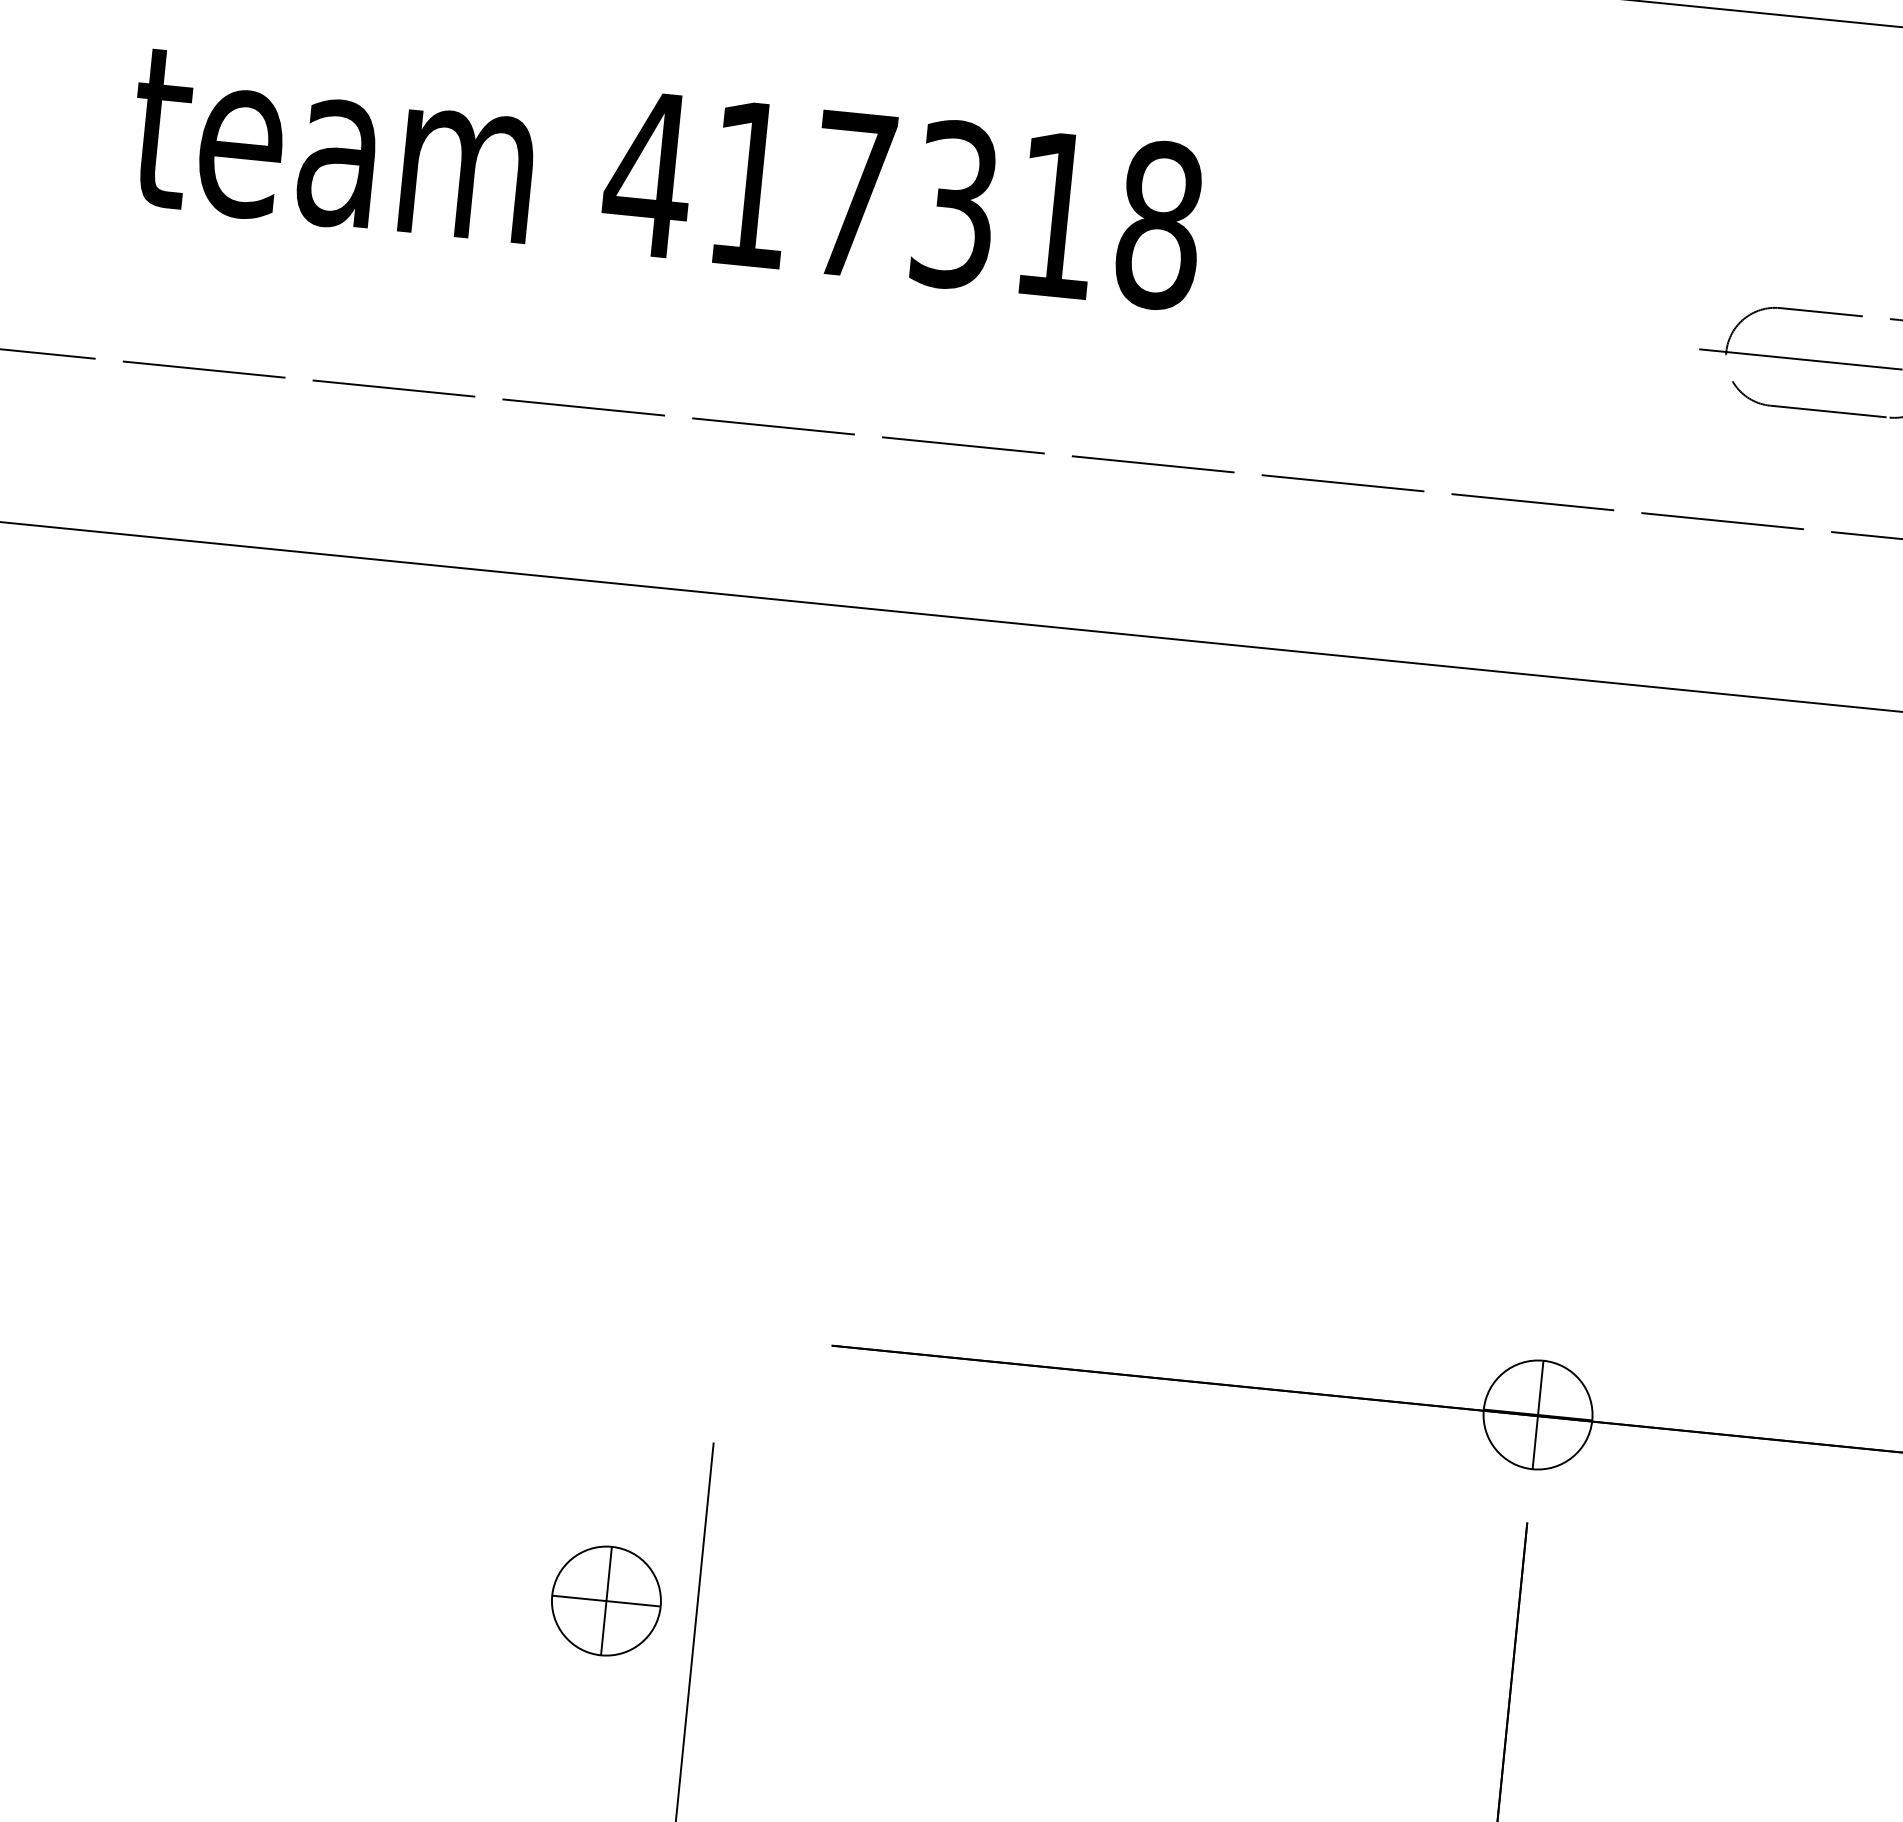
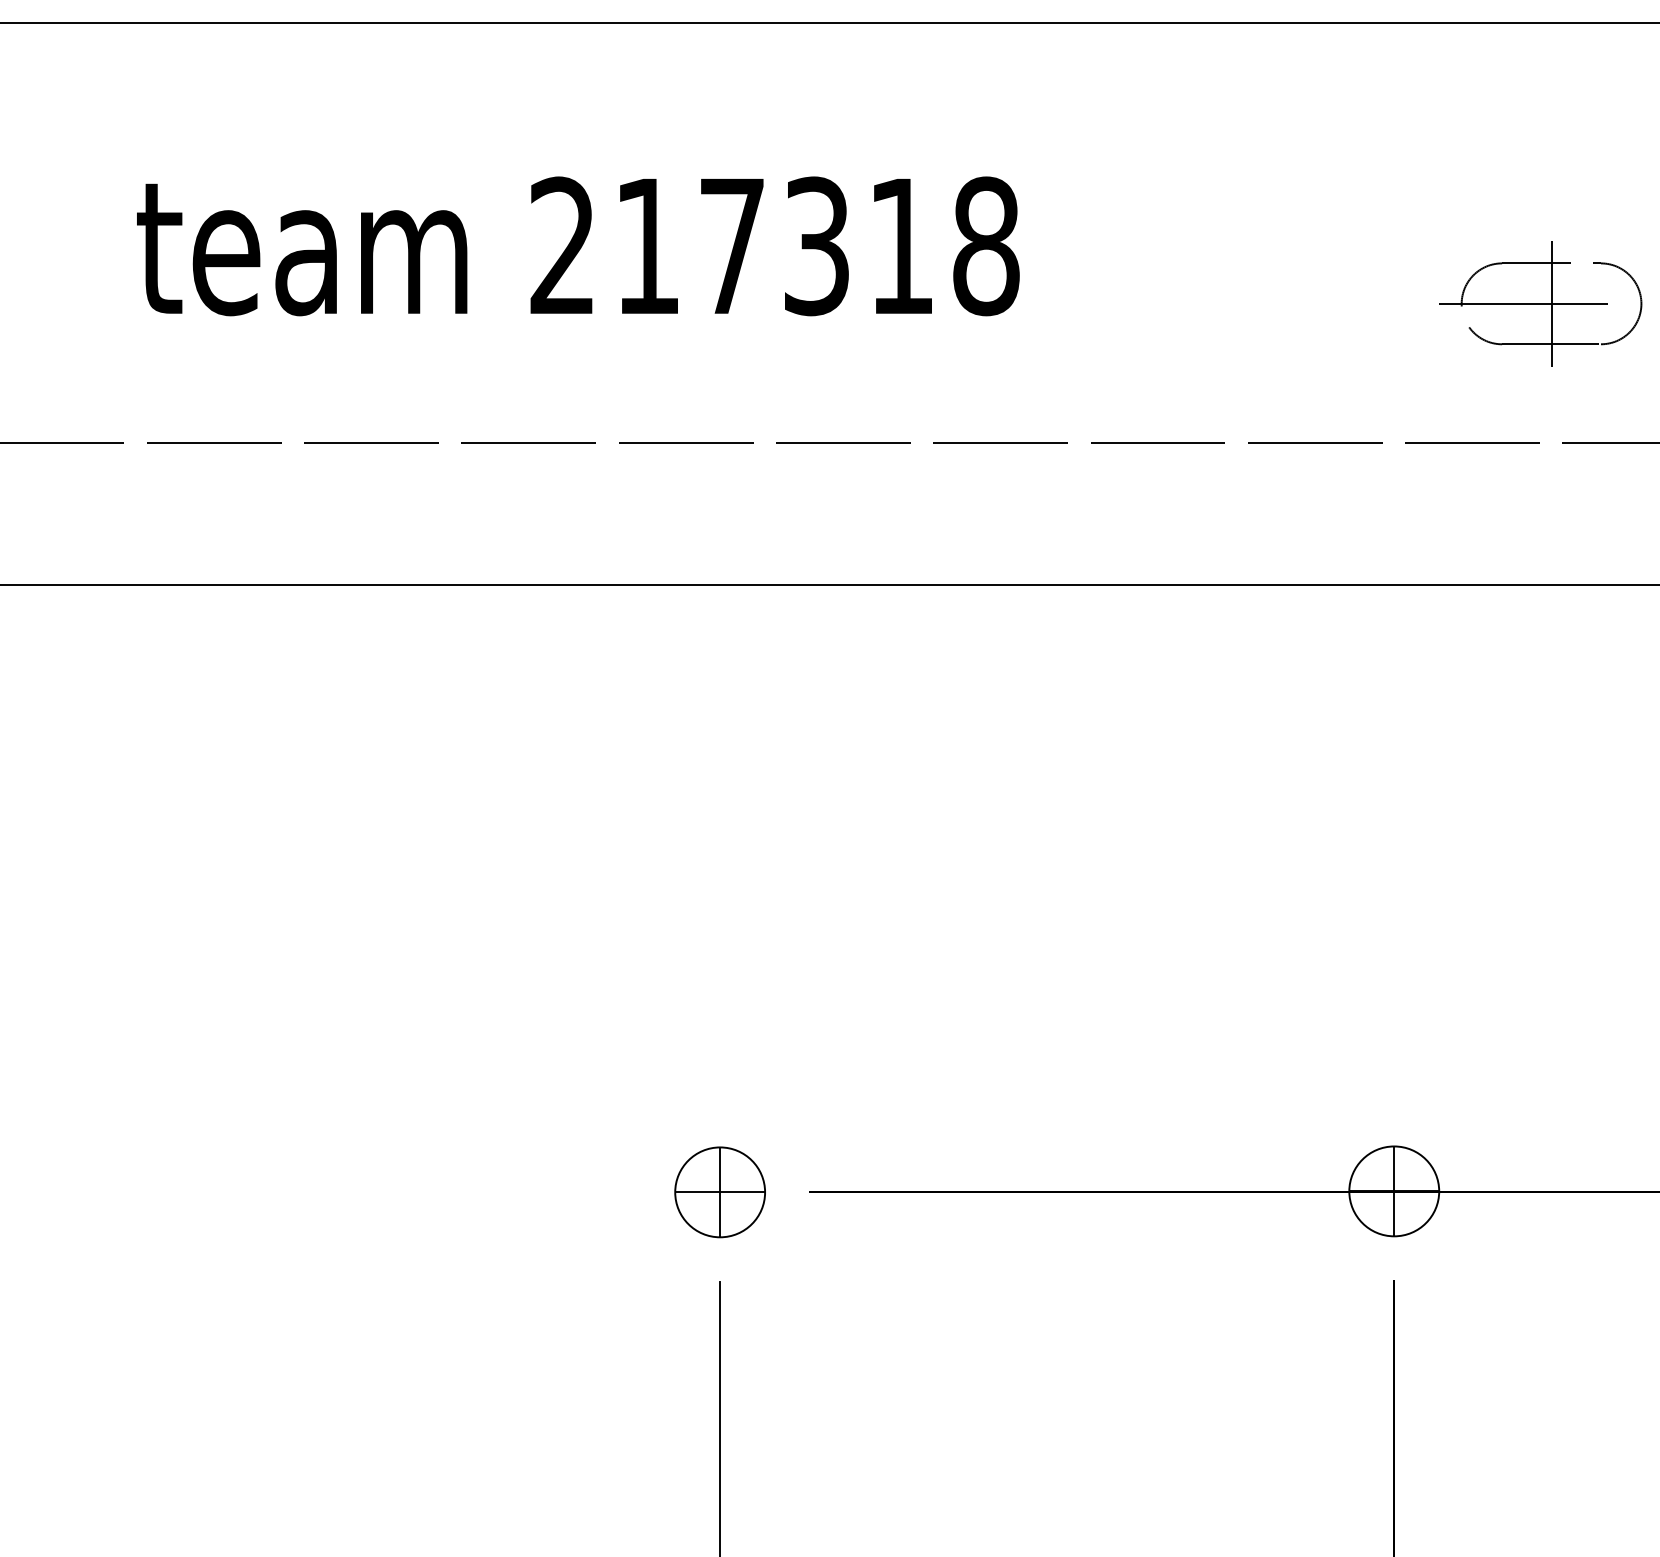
text: (648, 172) -> (562, 244), 417318 -> 217318
line: (1834, 362) -> (1551, 303), added
part: (605, 1601) -> (719, 1192), moved

